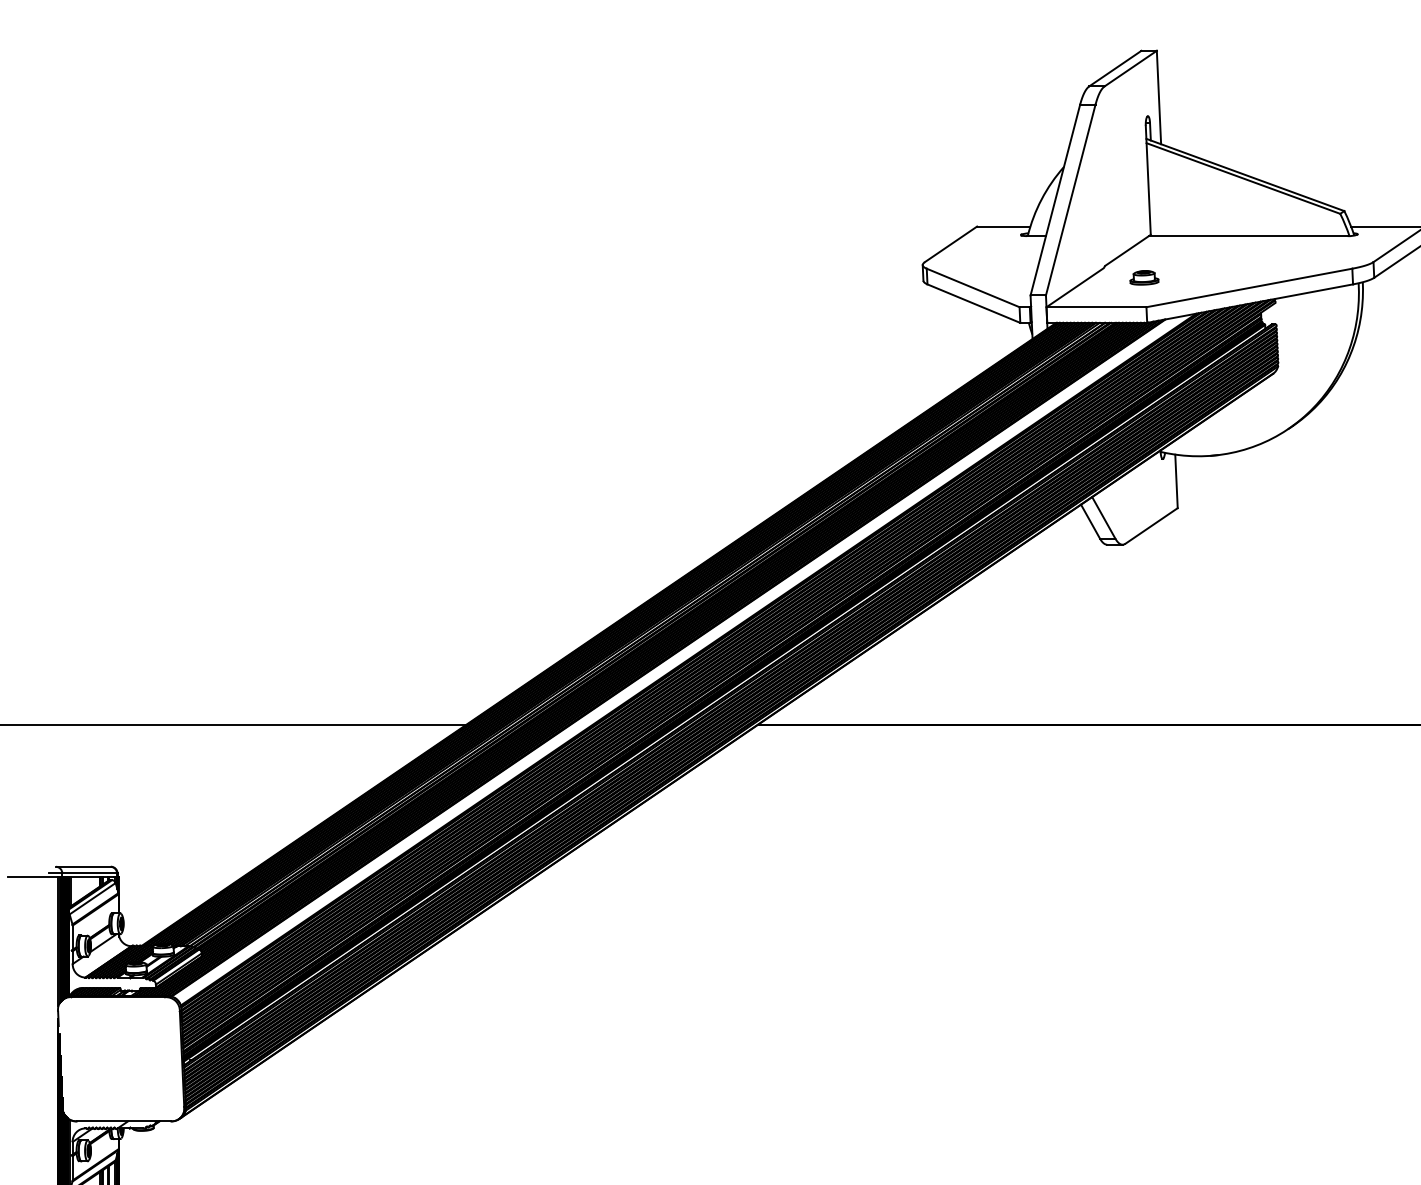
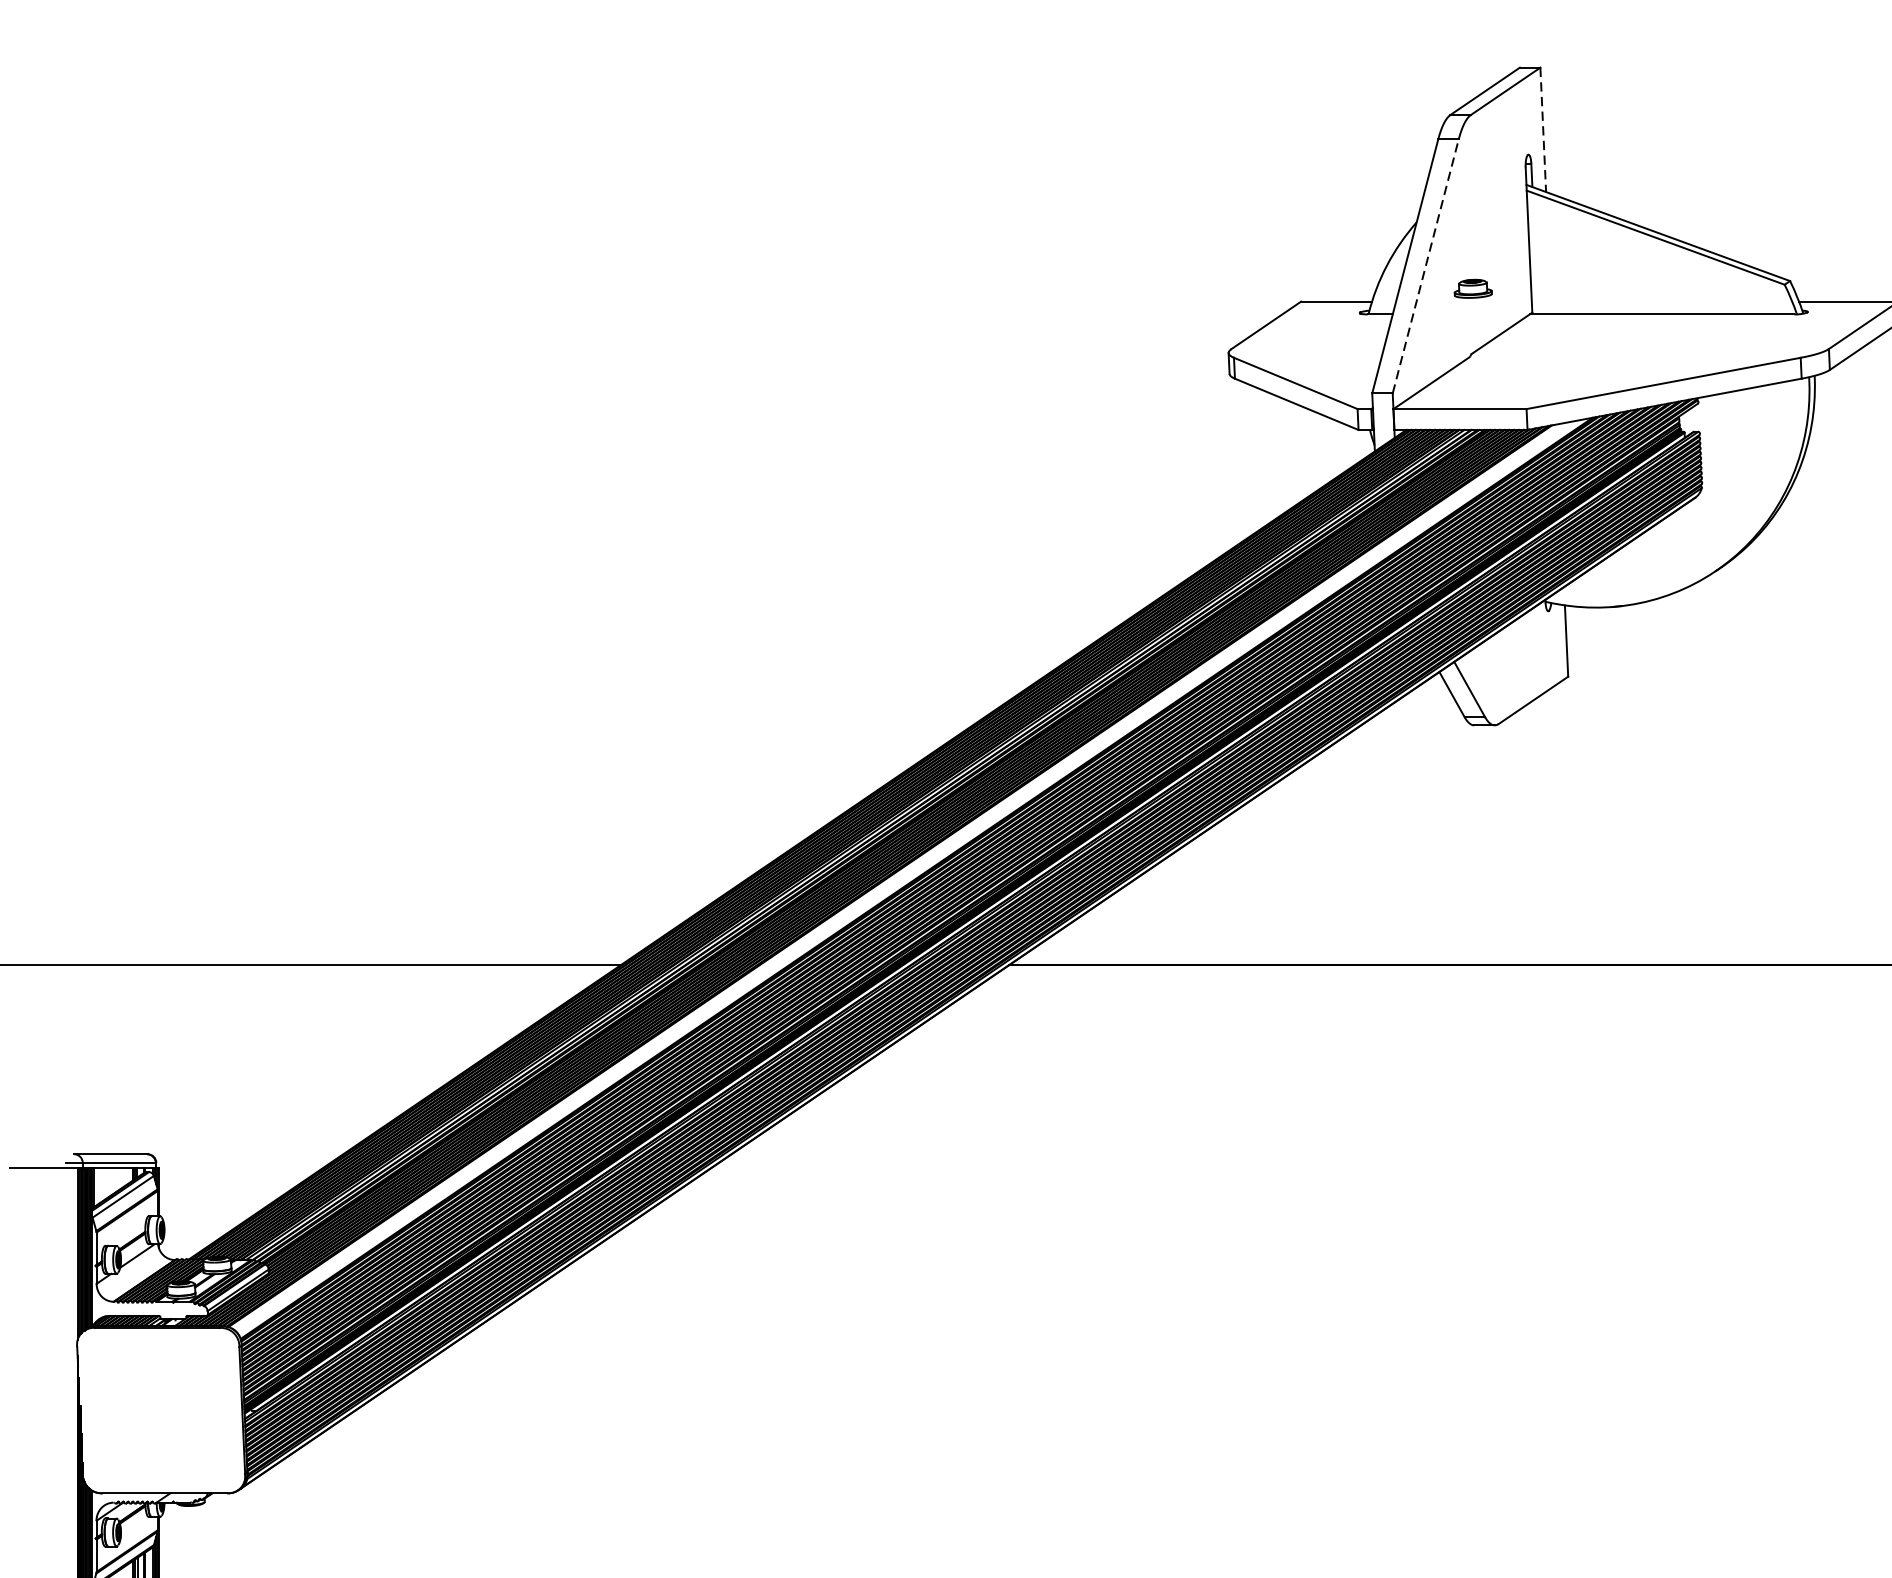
line: (1158, 97) -> (1542, 129), solid -> dashed
line: (1070, 200) -> (1425, 266), solid -> dashed
part: (1144, 277) -> (1473, 288), moved

